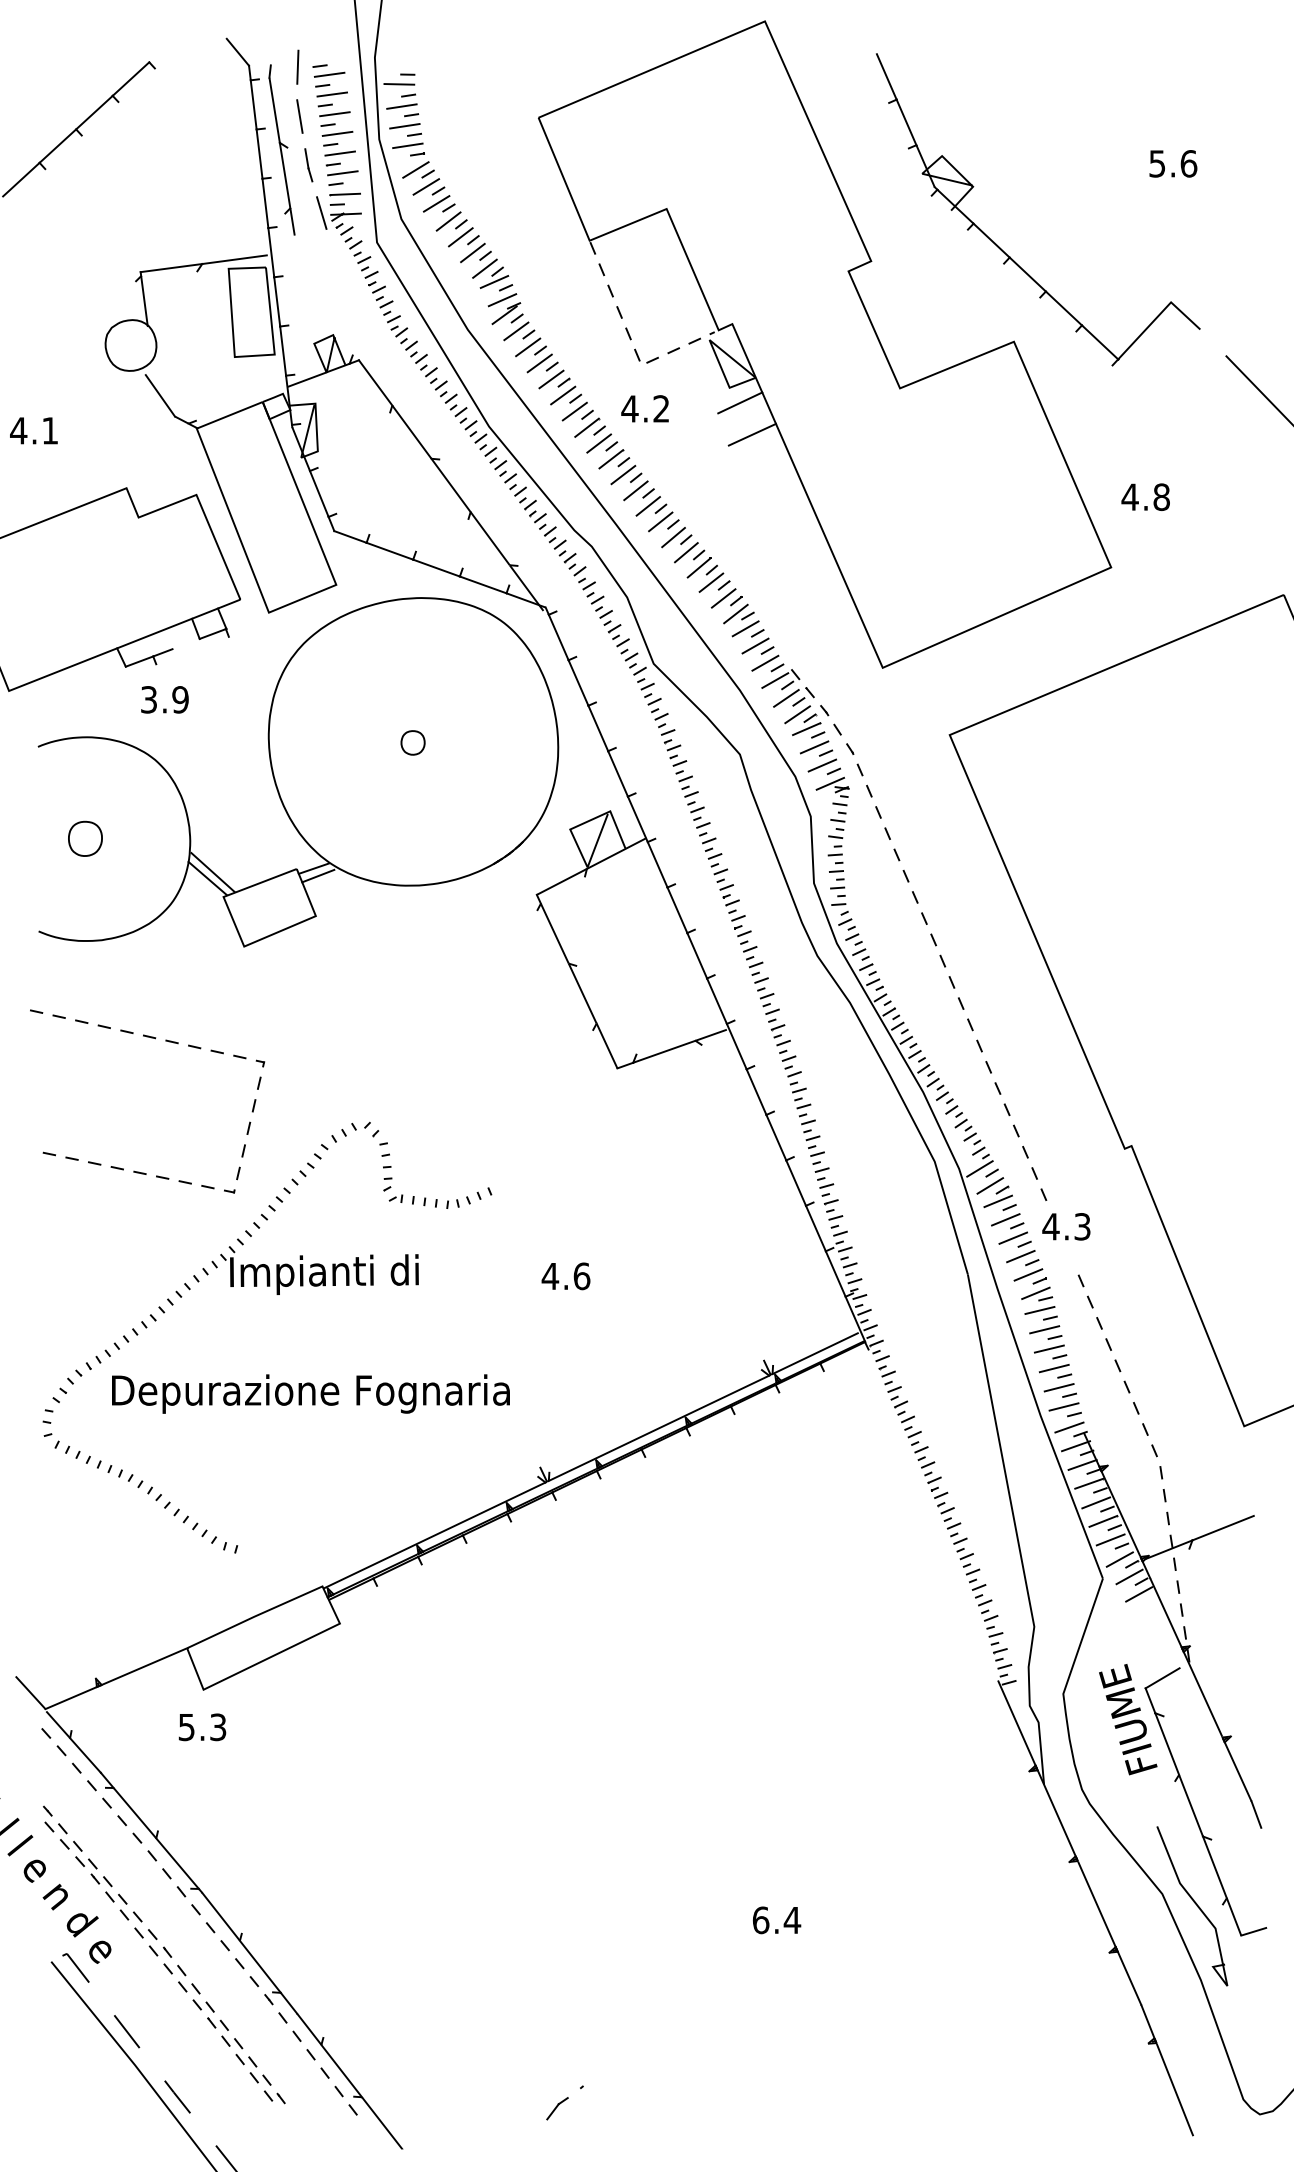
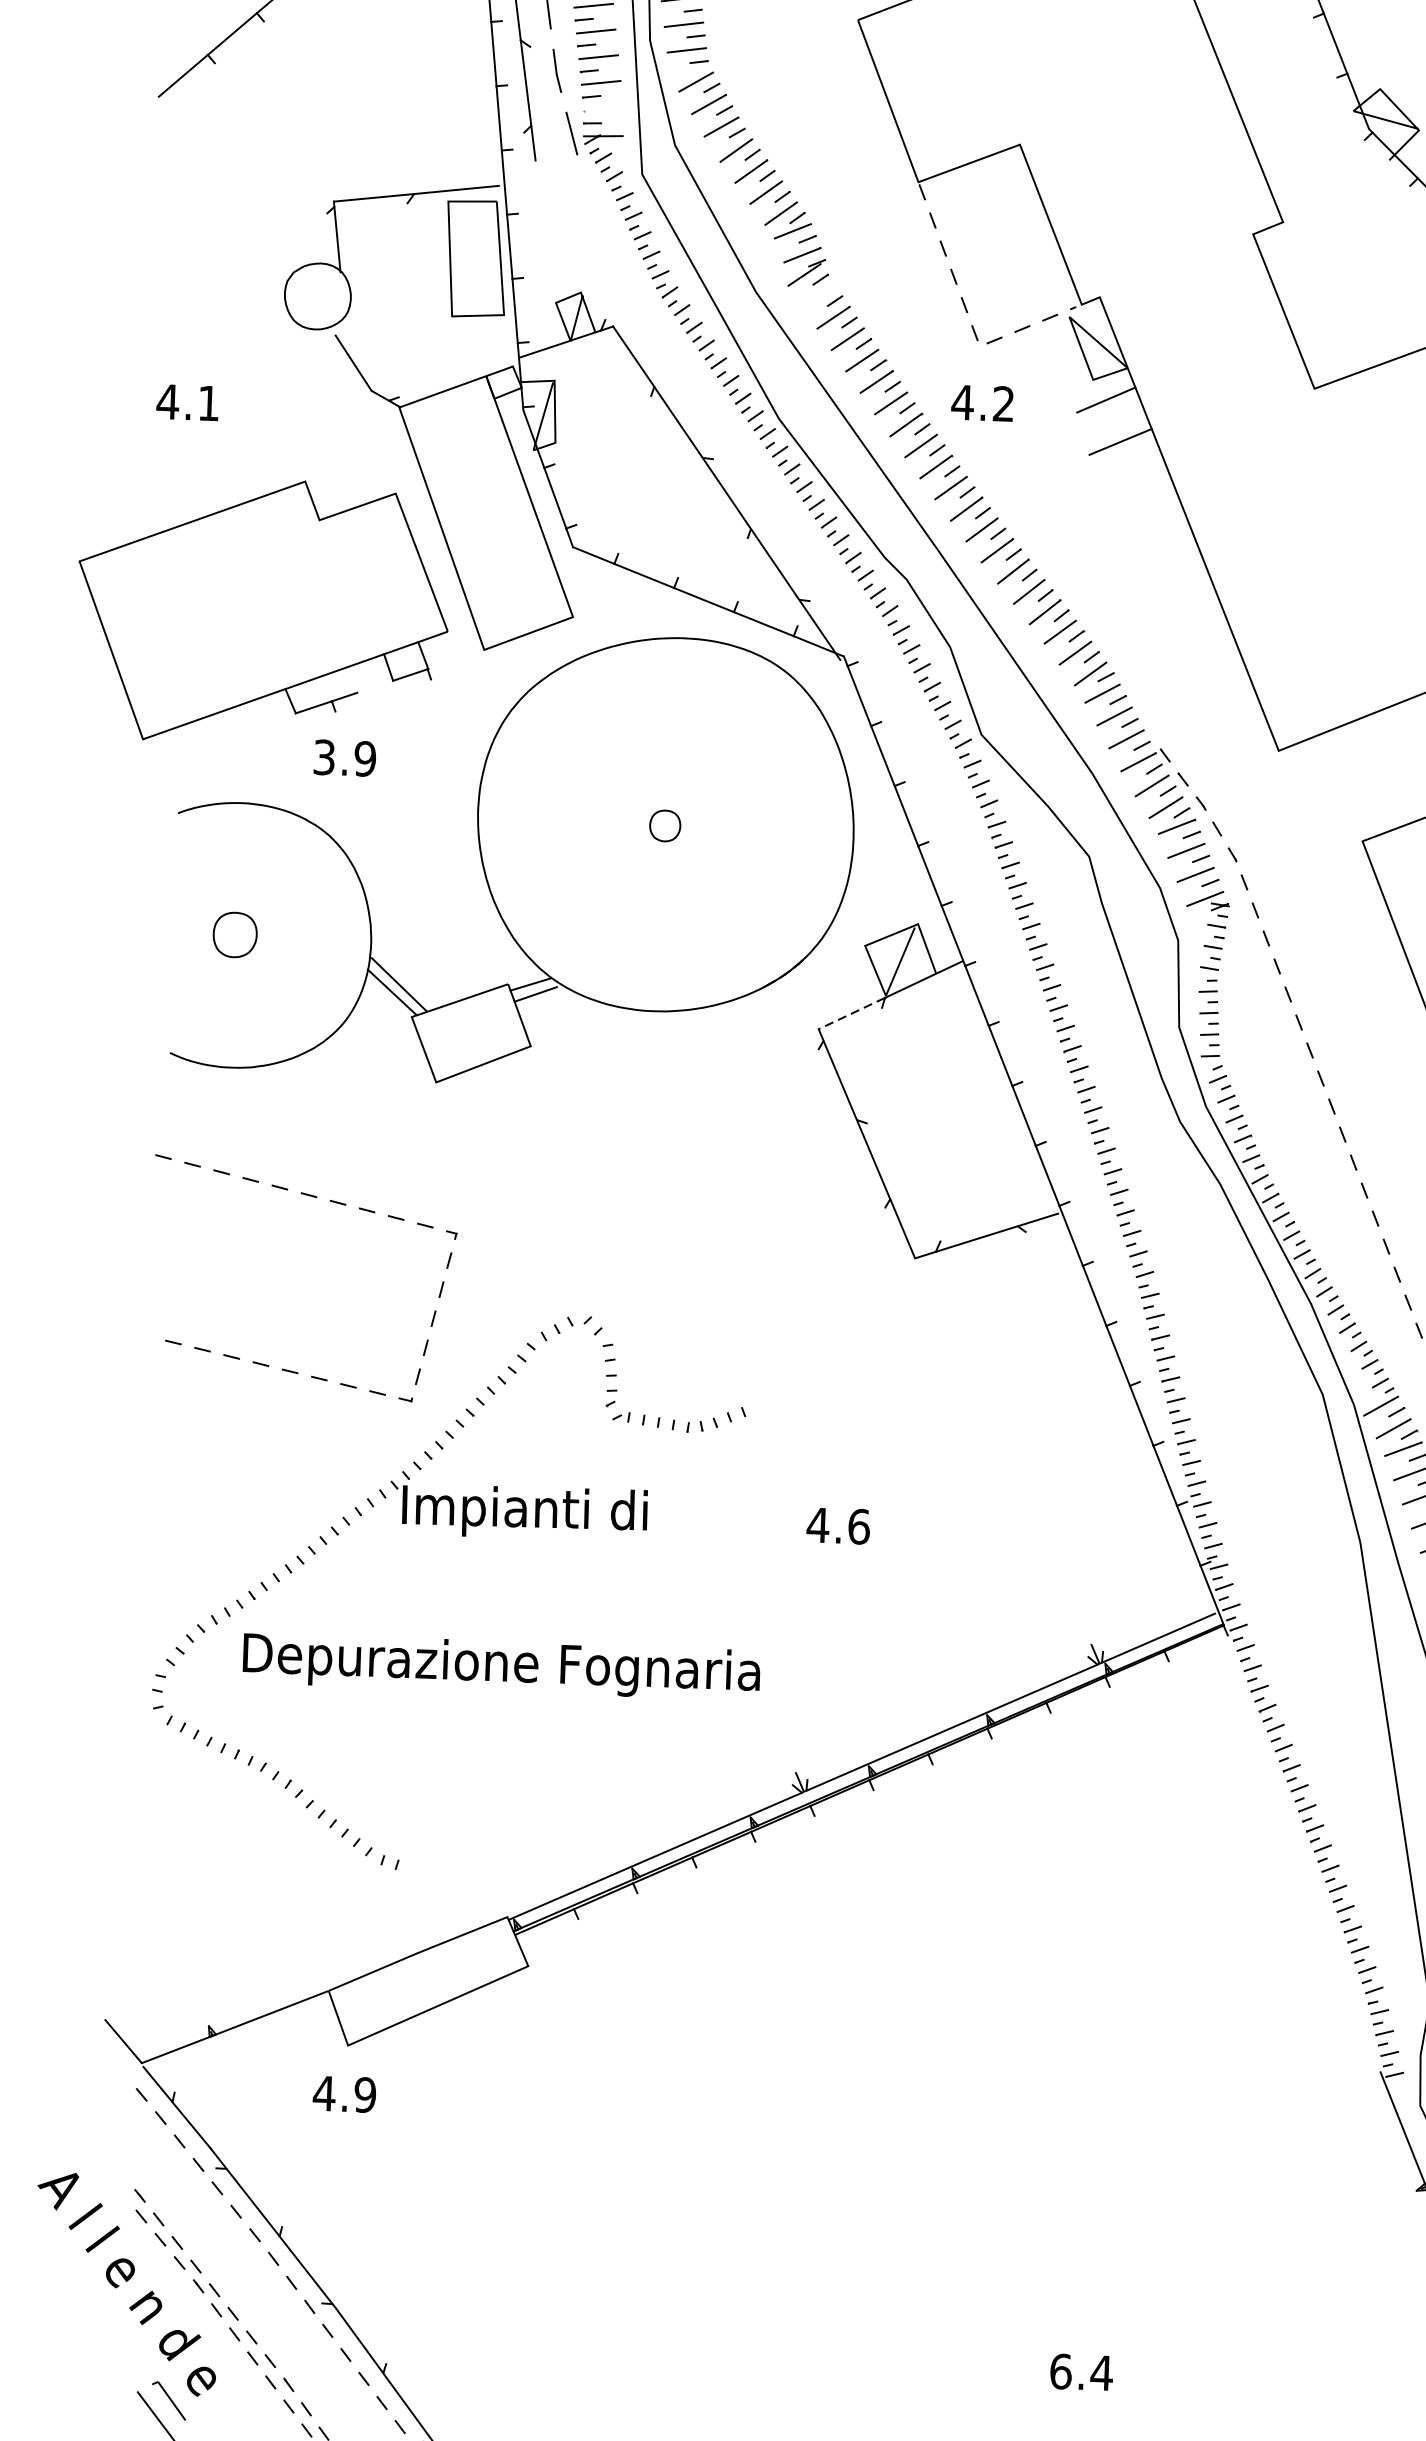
line: (345, 194) -> (603, 110), removed
line: (516, 331) -> (819, 296), removed
line: (562, 881) -> (852, 1013), solid -> dashed
text: (202, 1727) -> (344, 2094), 5.3 -> 4.9

